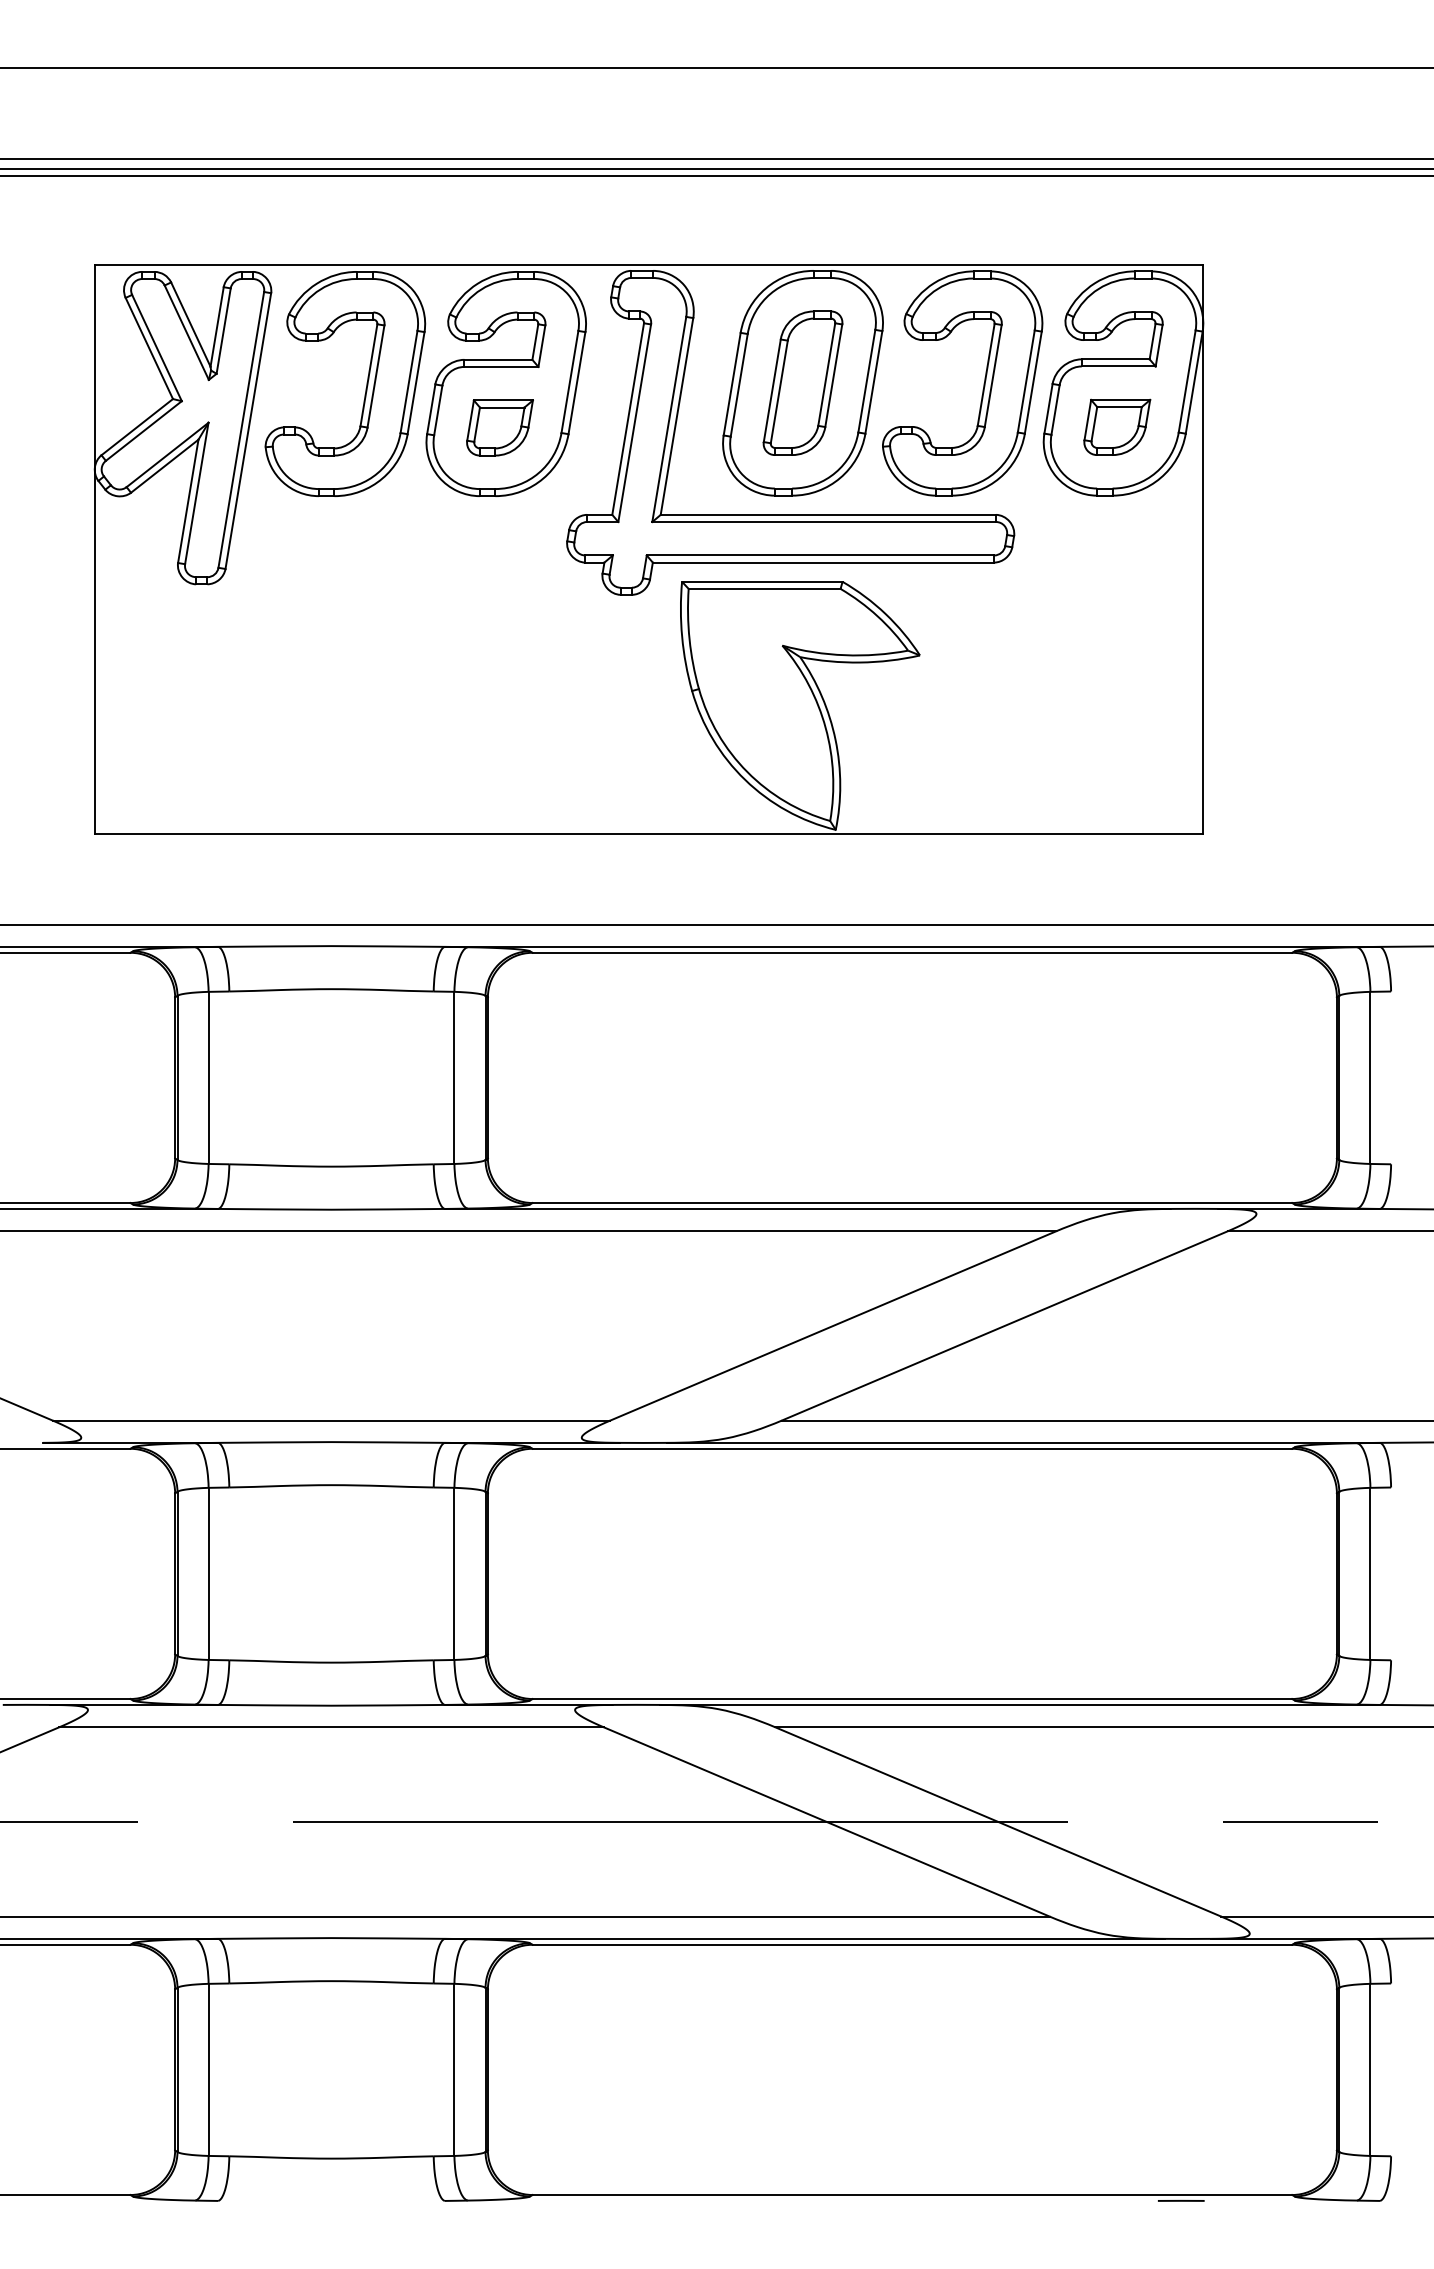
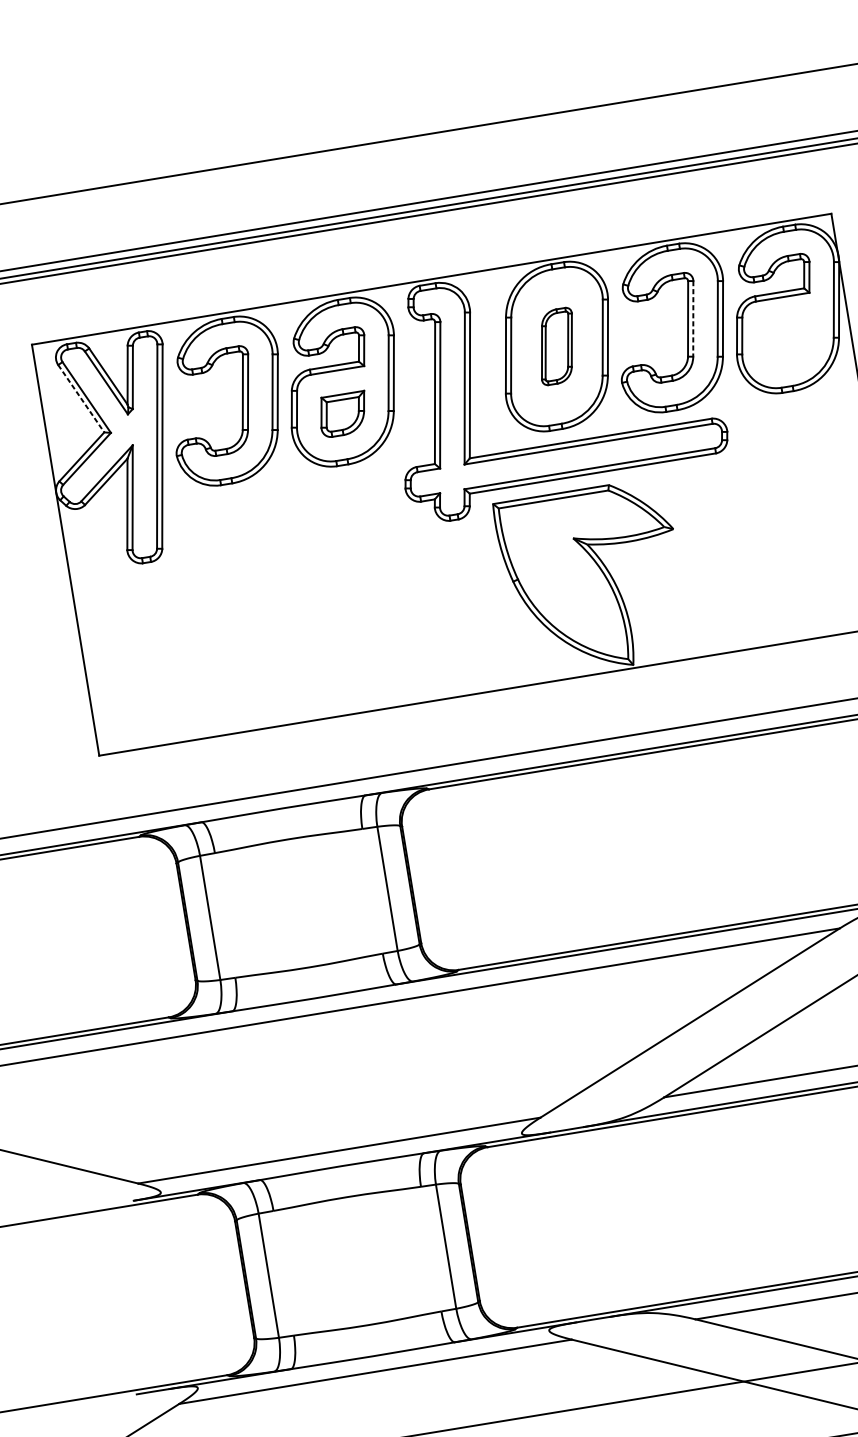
line: (149, 348) -> (81, 398), solid -> dashed
line: (993, 376) -> (693, 319), solid -> dashed
part: (802, 382) -> (556, 346), size x0.7
part: (1117, 426) -> (788, 340), removed

